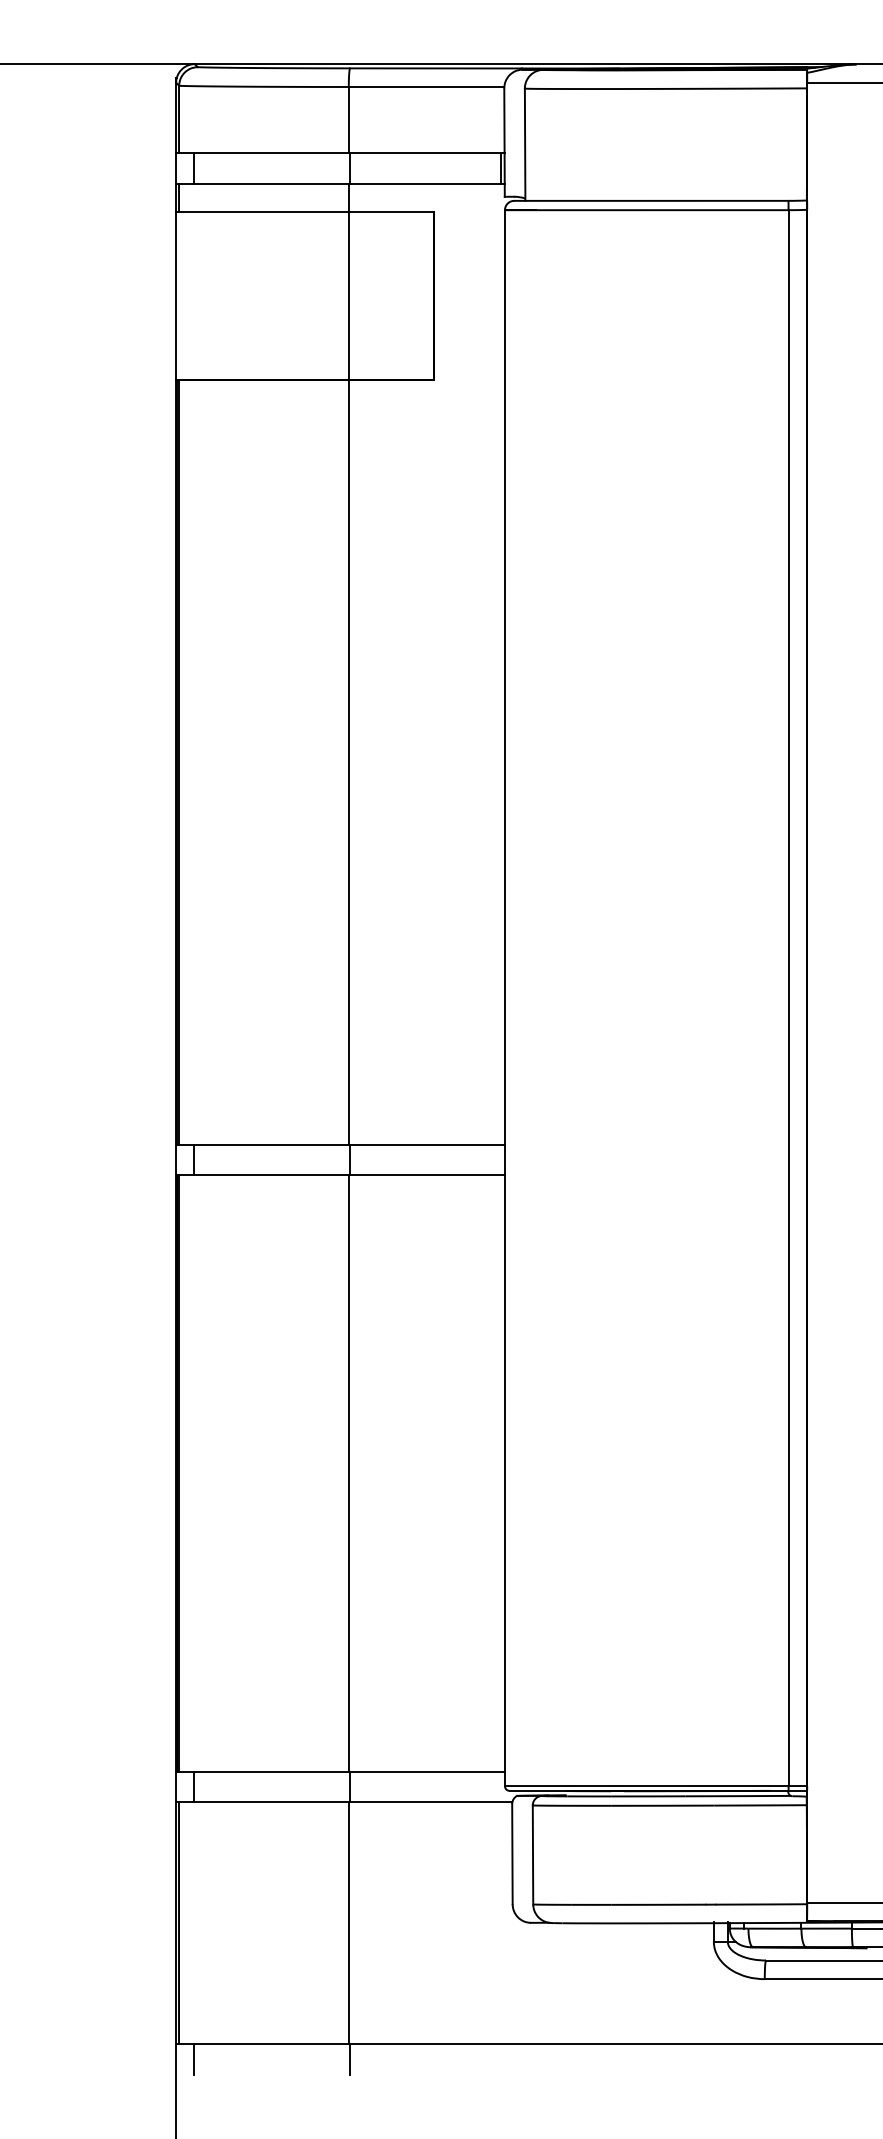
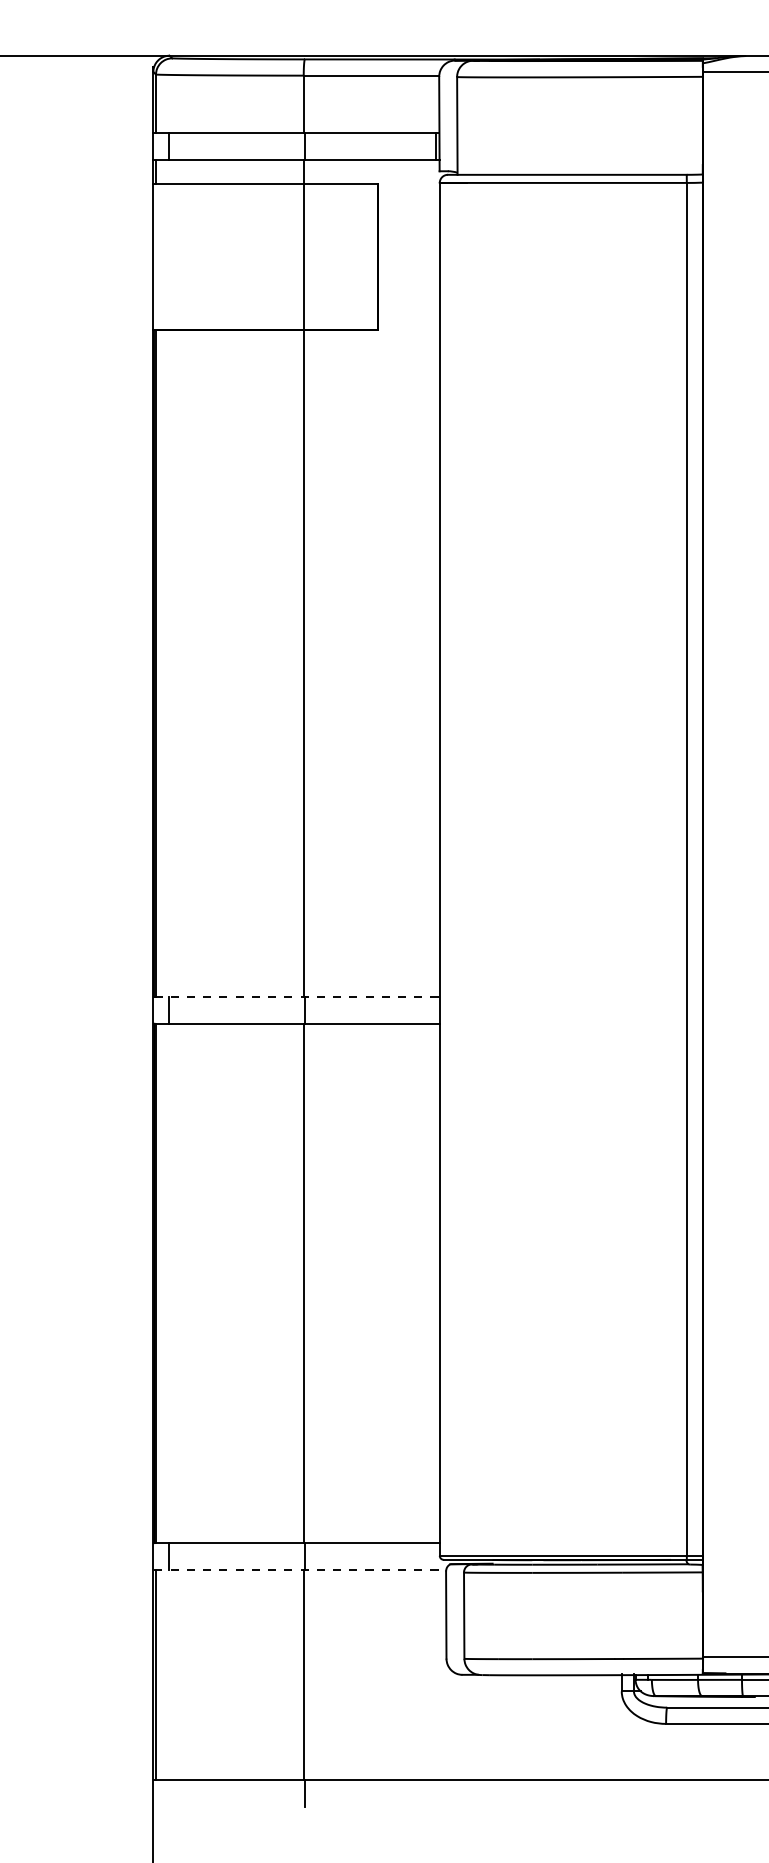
line: (341, 1144) -> (297, 996), solid -> dashed
line: (345, 1802) -> (300, 1570), solid -> dashed
line: (193, 2059) -> (168, 1793), removed

